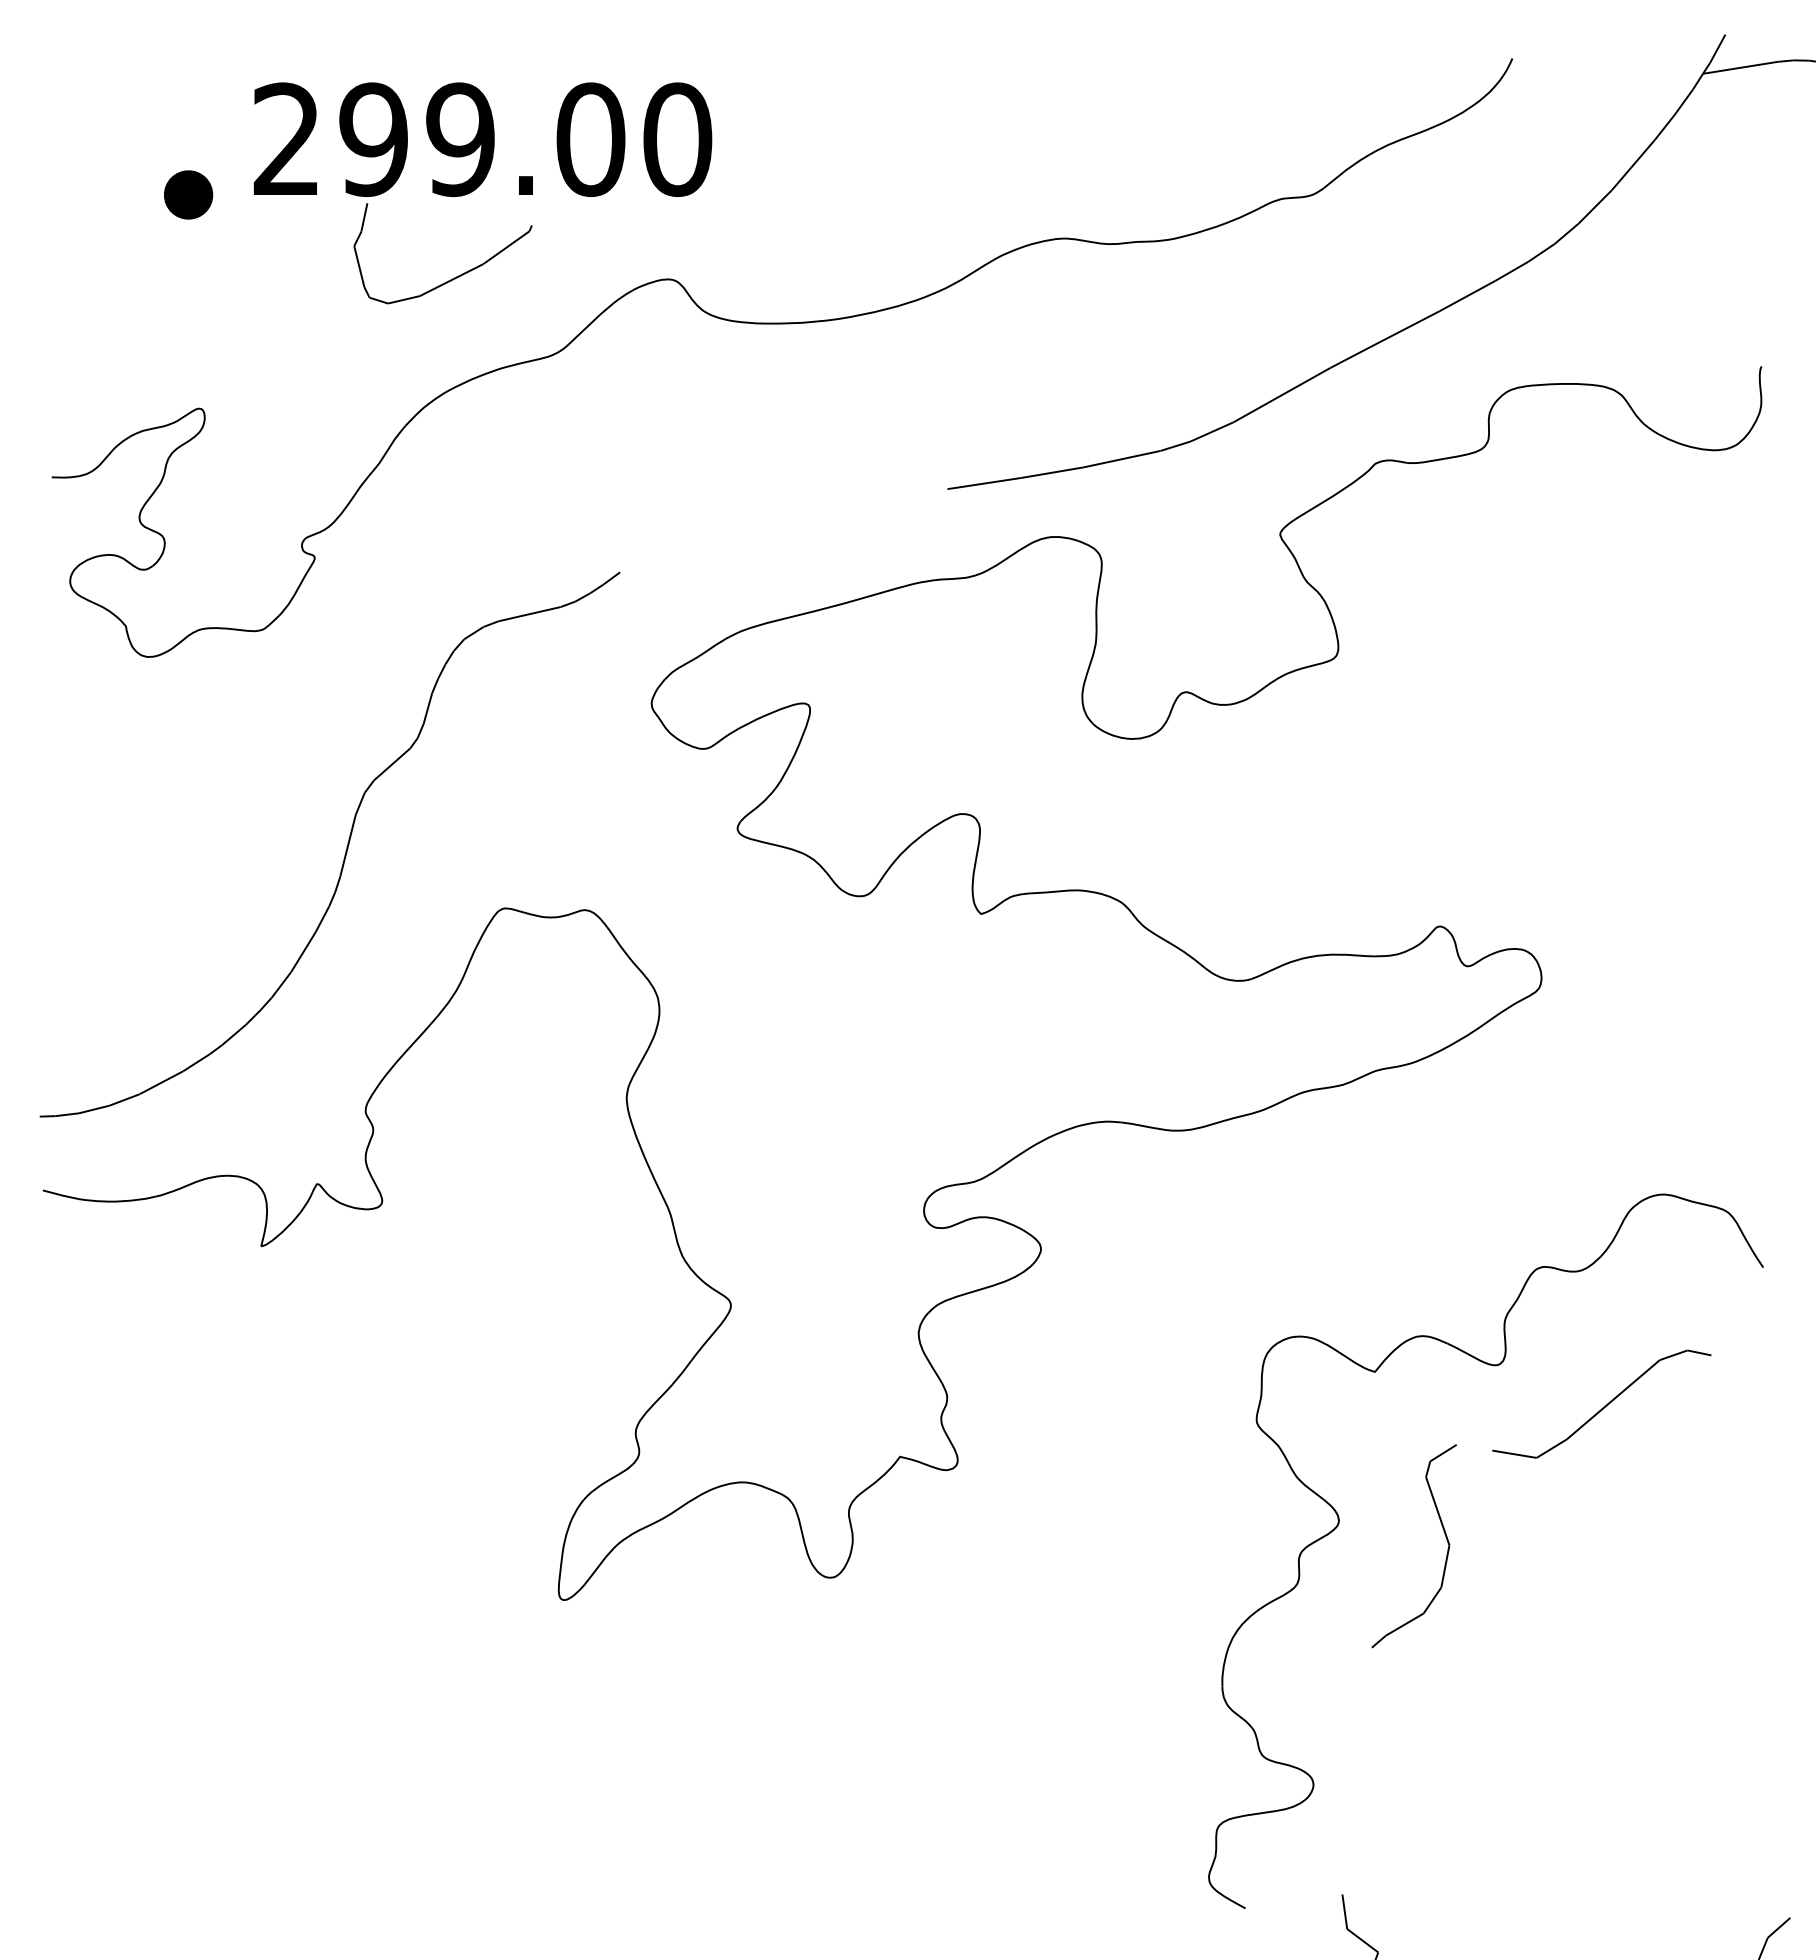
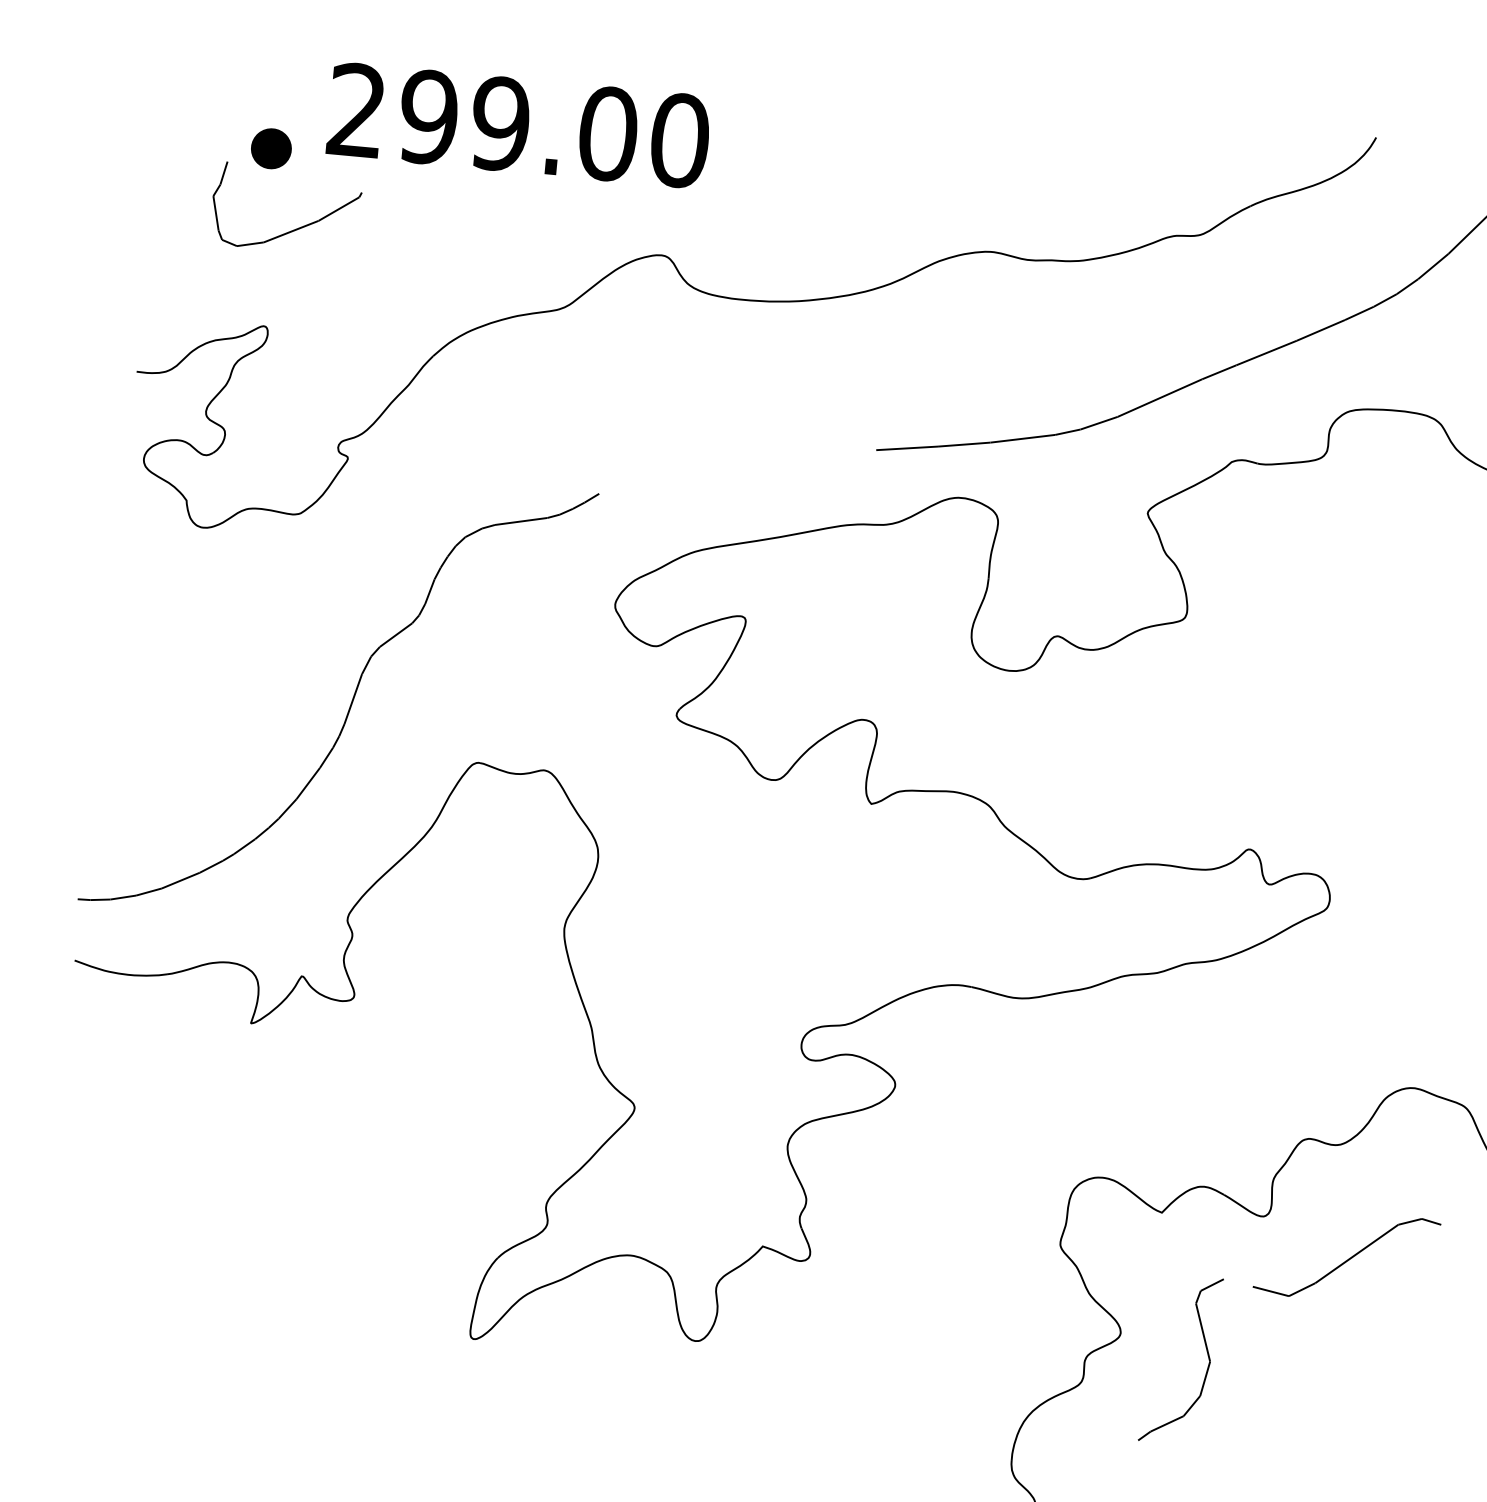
part: (454, 277) -> (293, 229), moved

